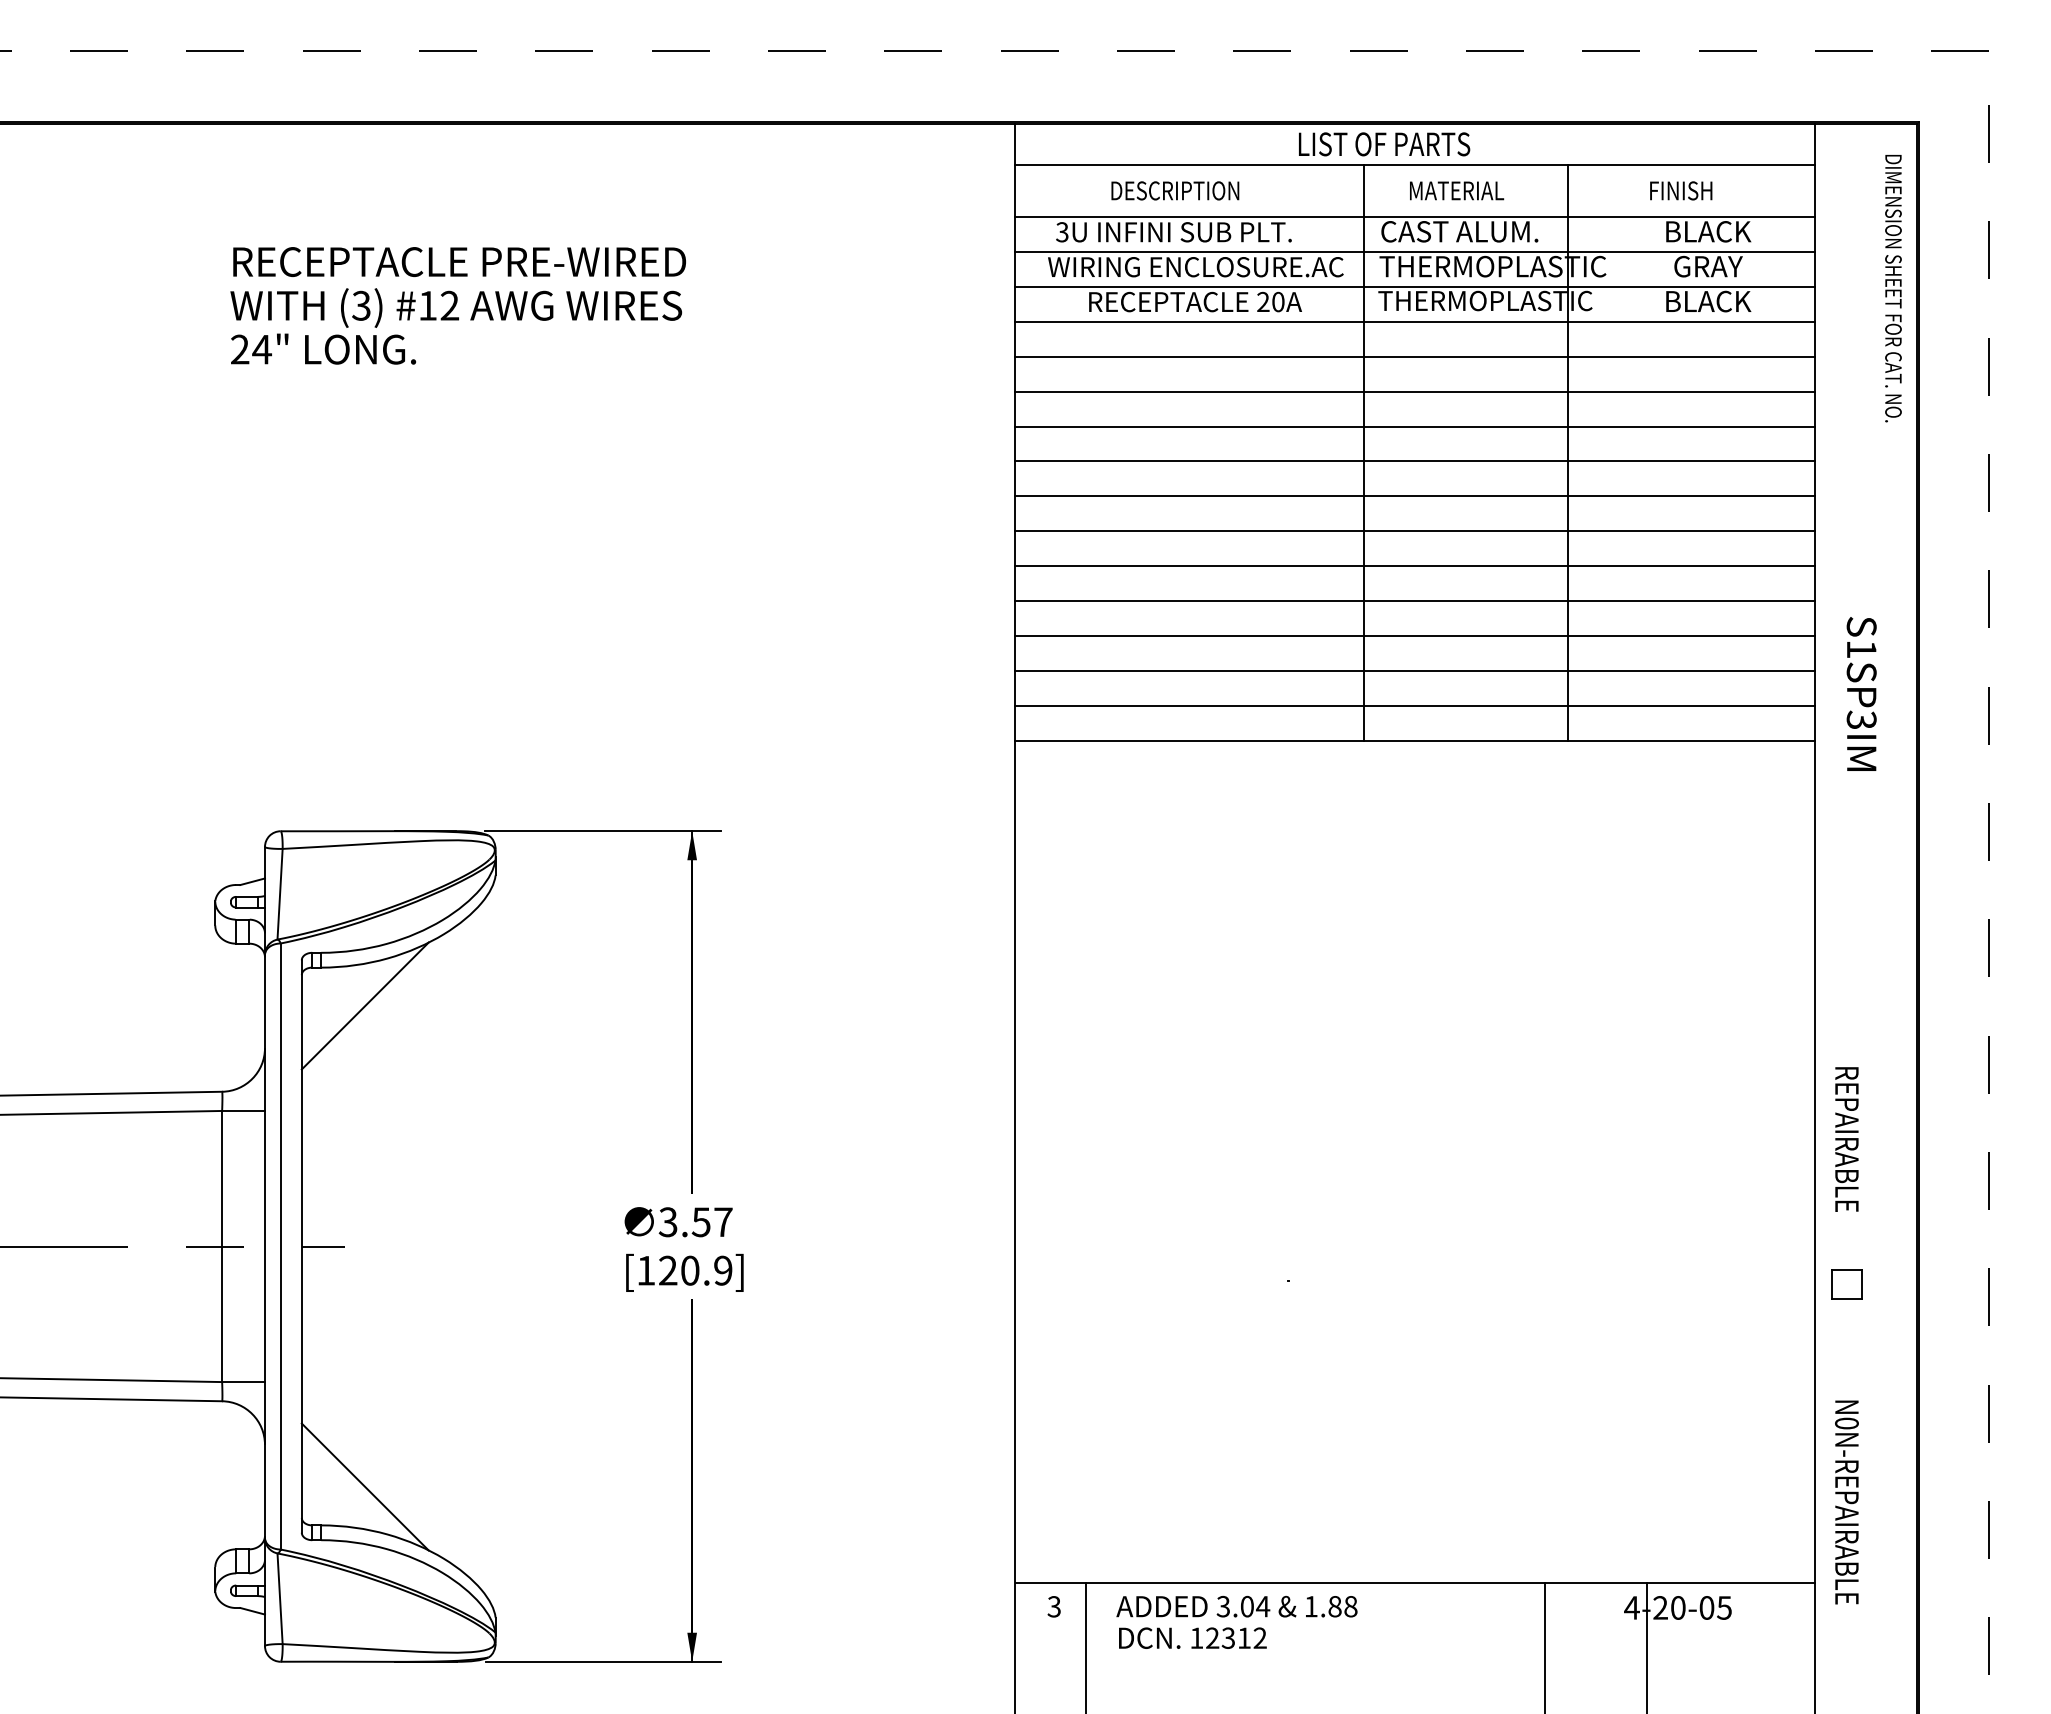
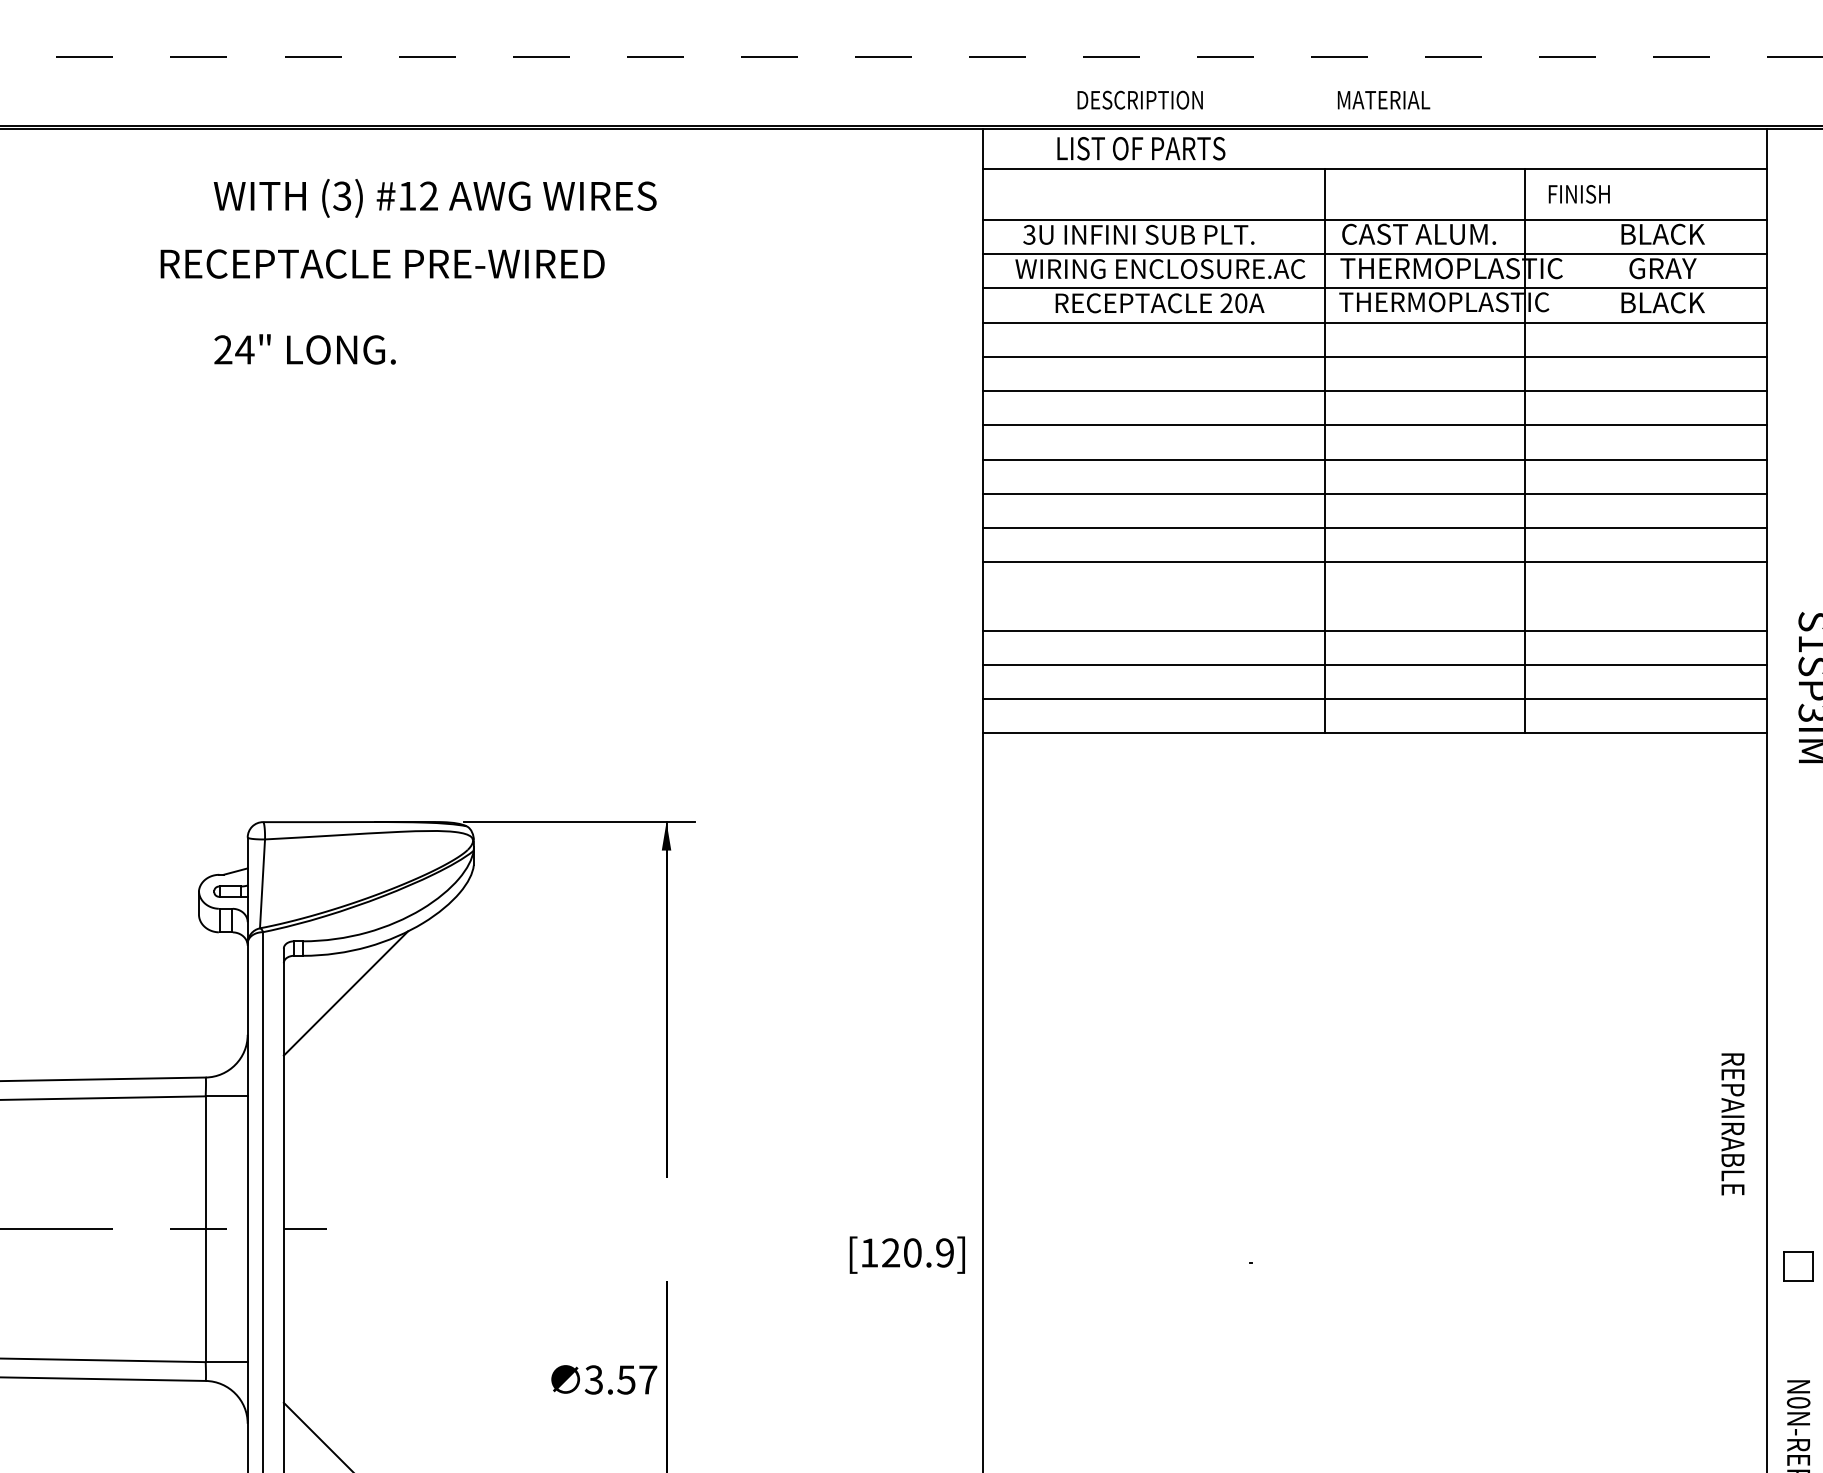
text: (1384, 144) -> (1141, 148), moved
text: (1175, 190) -> (1140, 99), moved
text: (1457, 190) -> (1384, 99), moved
text: (1681, 190) -> (1579, 193), moved
text: (459, 261) -> (382, 263), moved
text: (456, 307) -> (435, 197), moved
line: (1414, 601) -> (1374, 596), removed
text: (1846, 1139) -> (1732, 1124), moved
text: (678, 1222) -> (604, 1380), moved
text: (684, 1272) -> (907, 1254), moved

